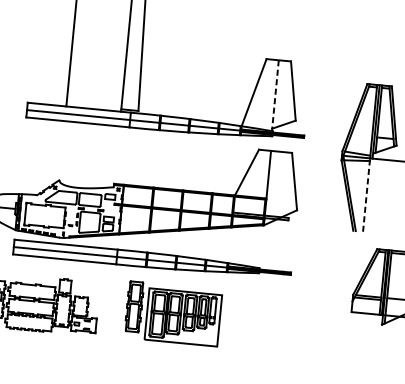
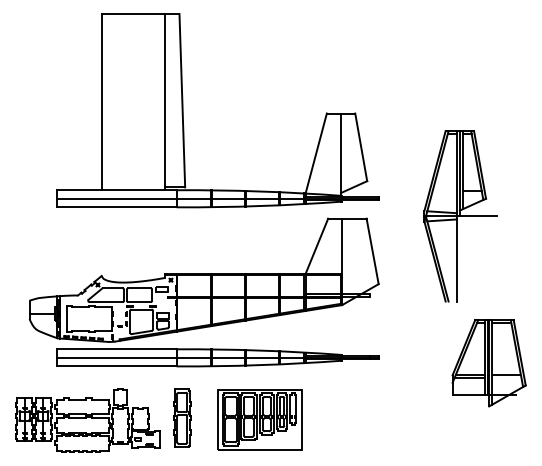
line: (275, 97) -> (341, 156), dashed -> solid
line: (367, 194) -> (457, 258), dashed -> solid
part: (134, 306) -> (182, 417), moved

